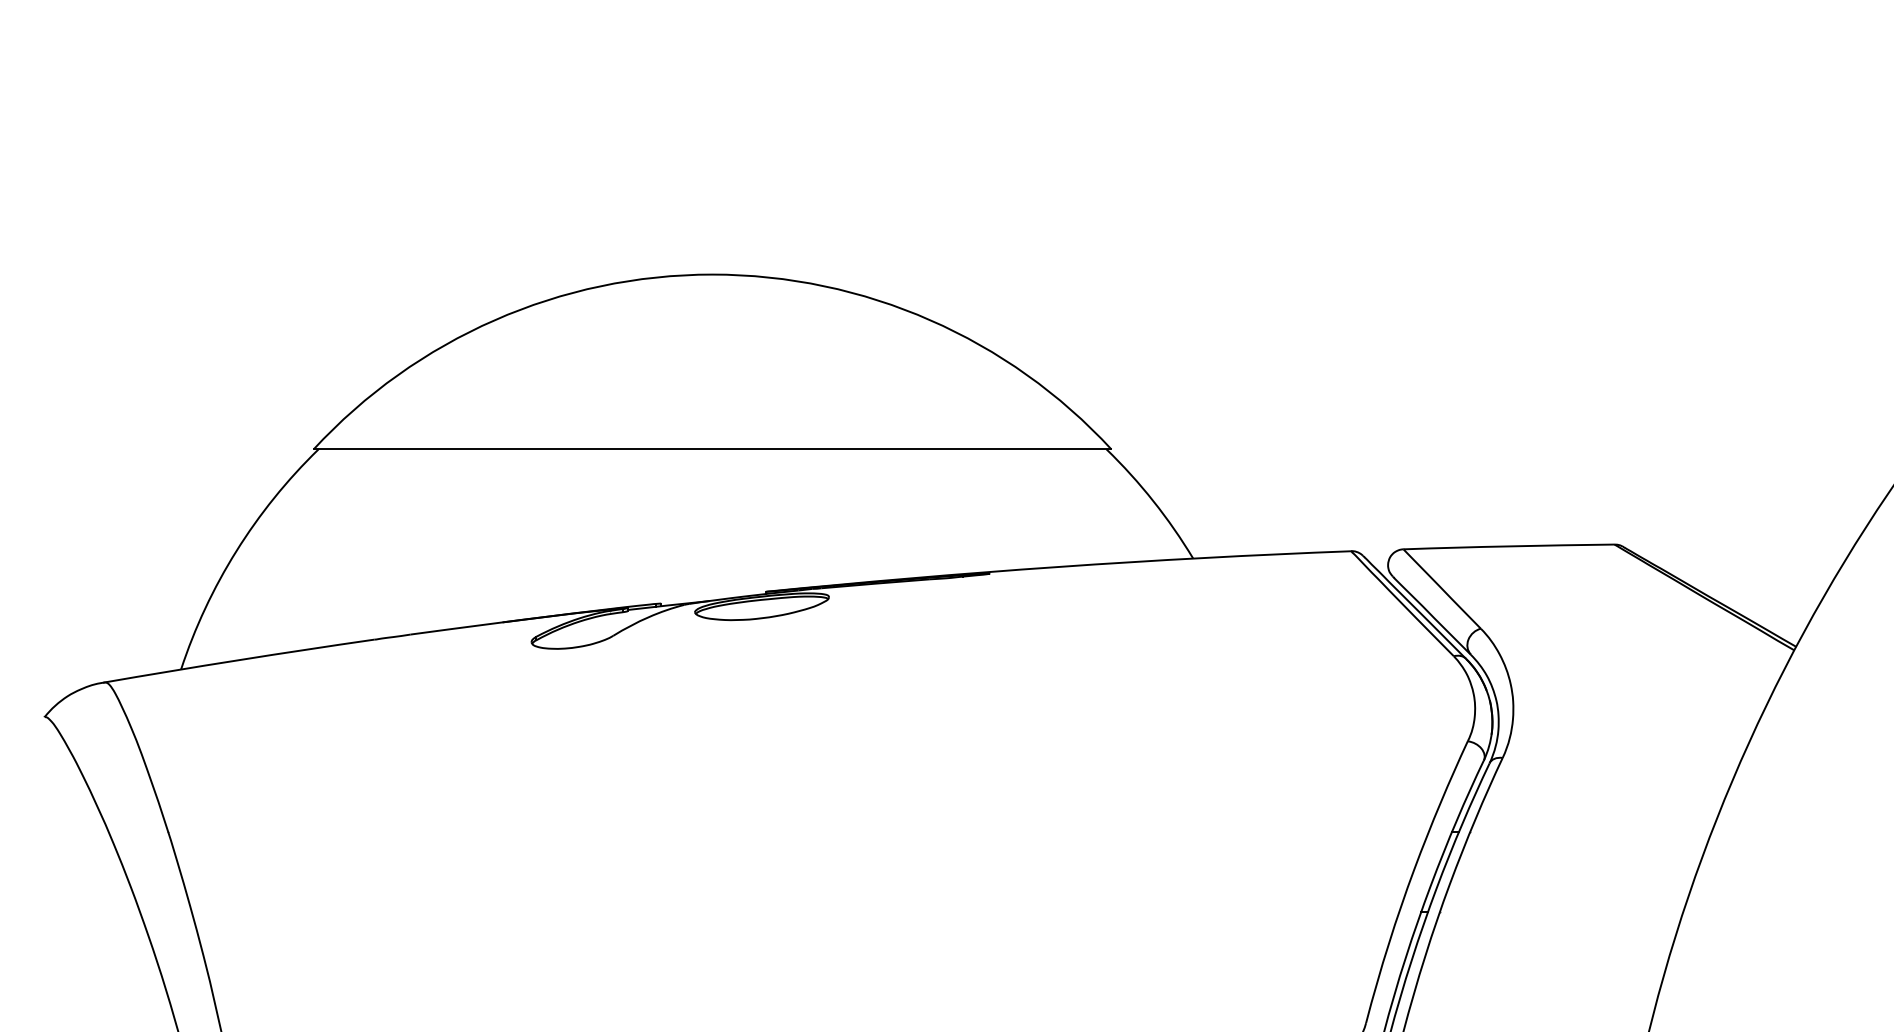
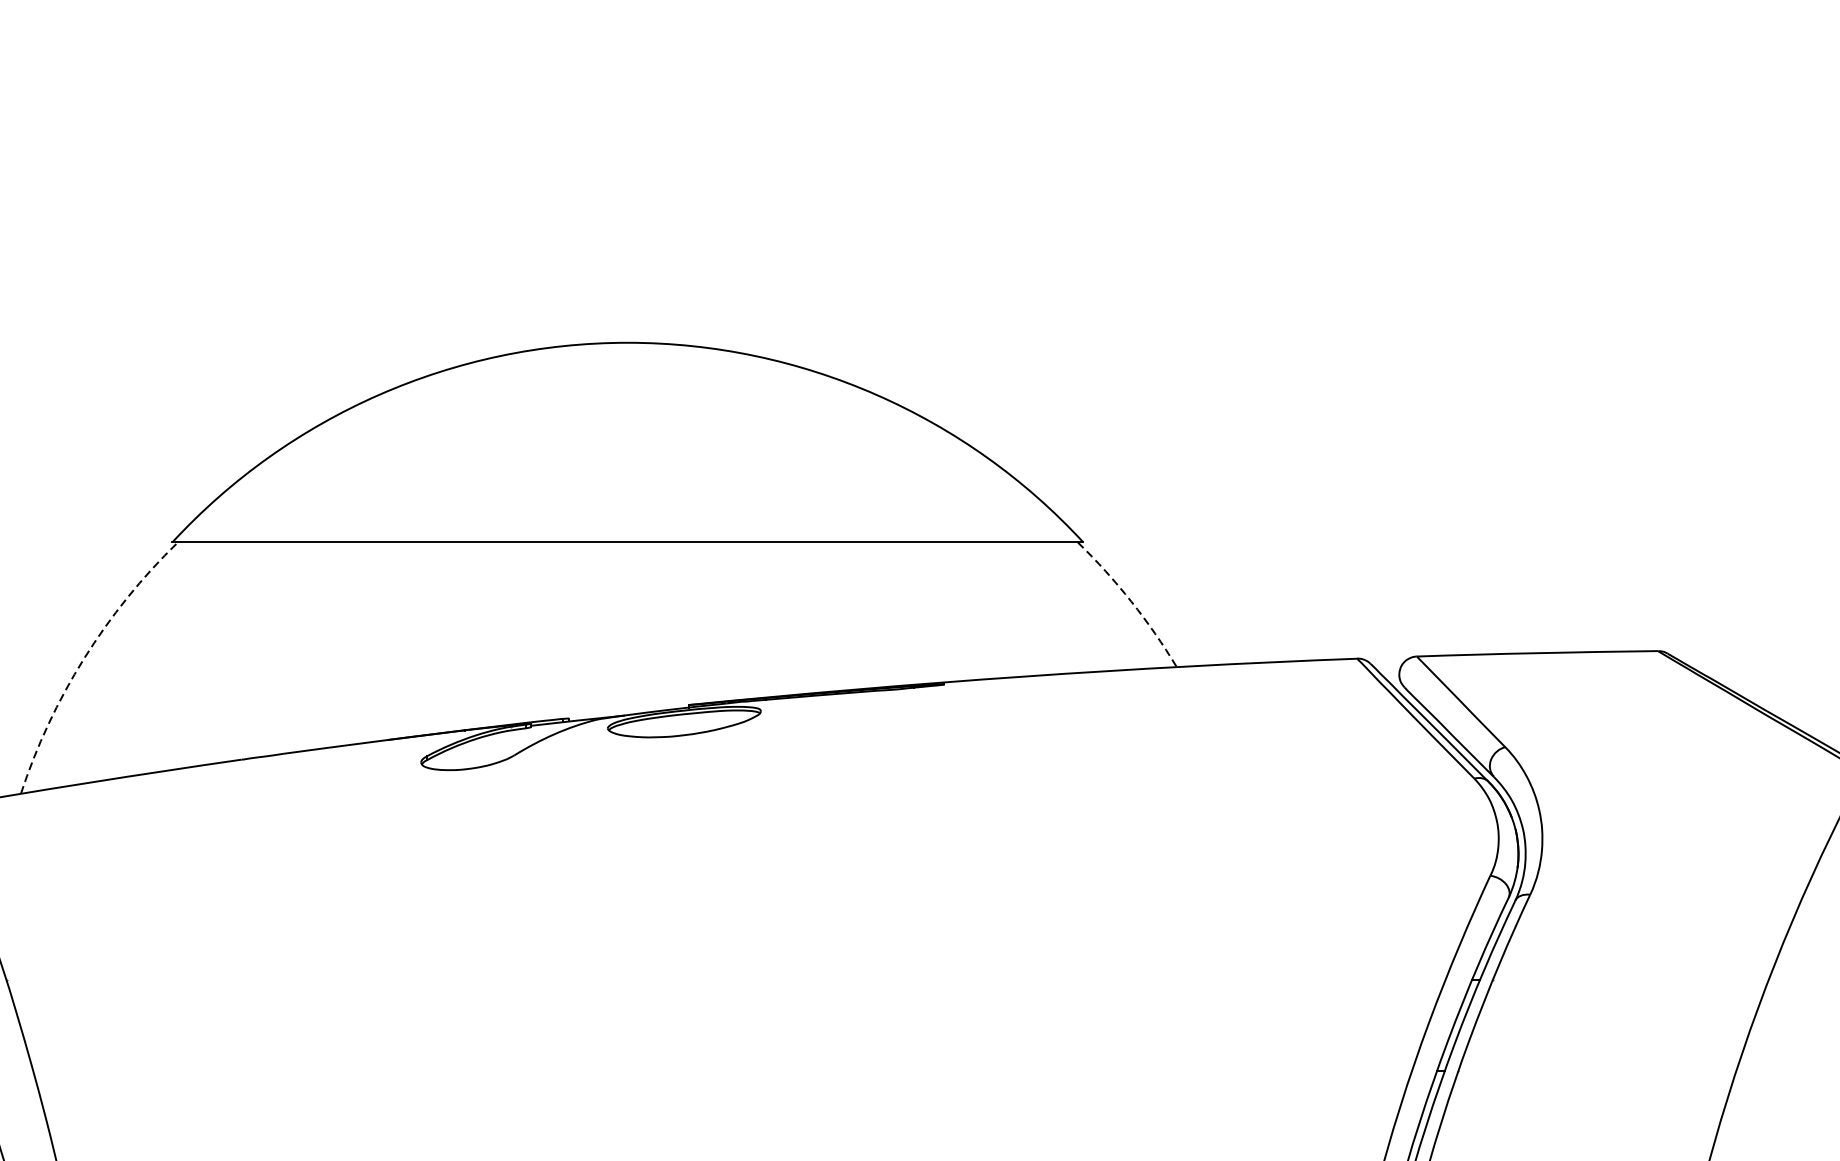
arc: (1153, 501) -> (1131, 601), solid -> dashed
arc: (236, 551) -> (84, 659), solid -> dashed

